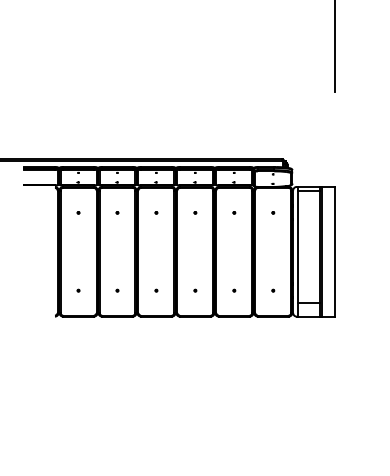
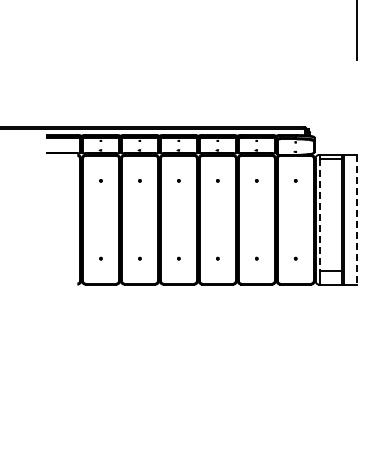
line: (297, 247) -> (319, 215), solid -> dashed
line: (335, 251) -> (357, 219), solid -> dashed

